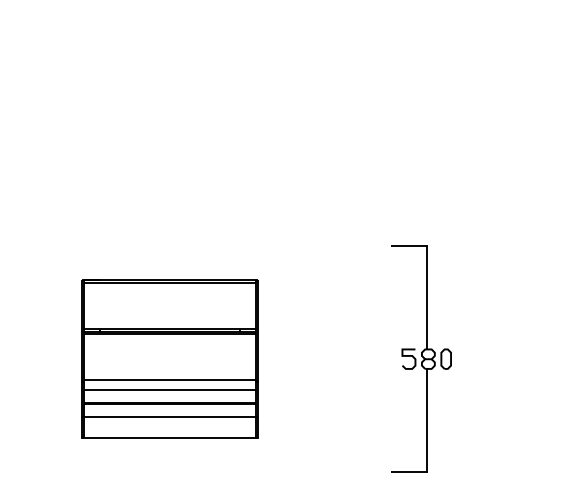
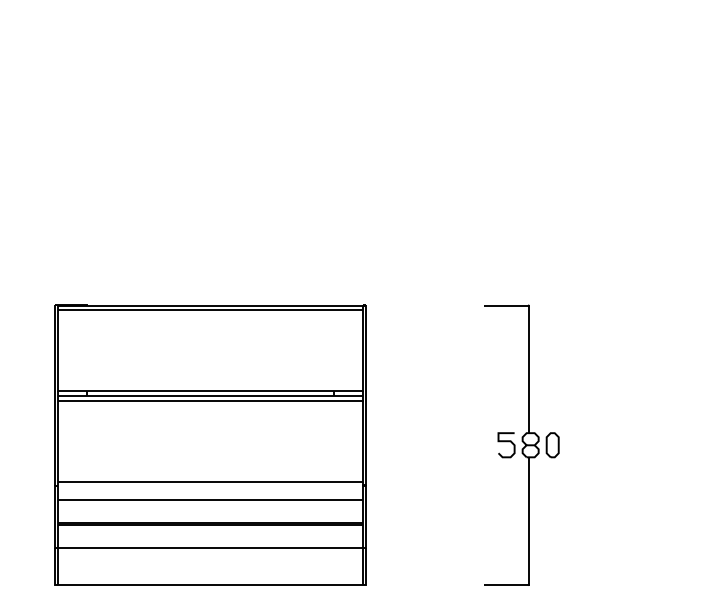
part: (169, 358) -> (209, 444), size x1.43

